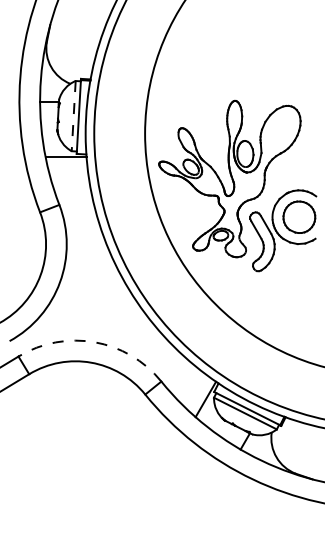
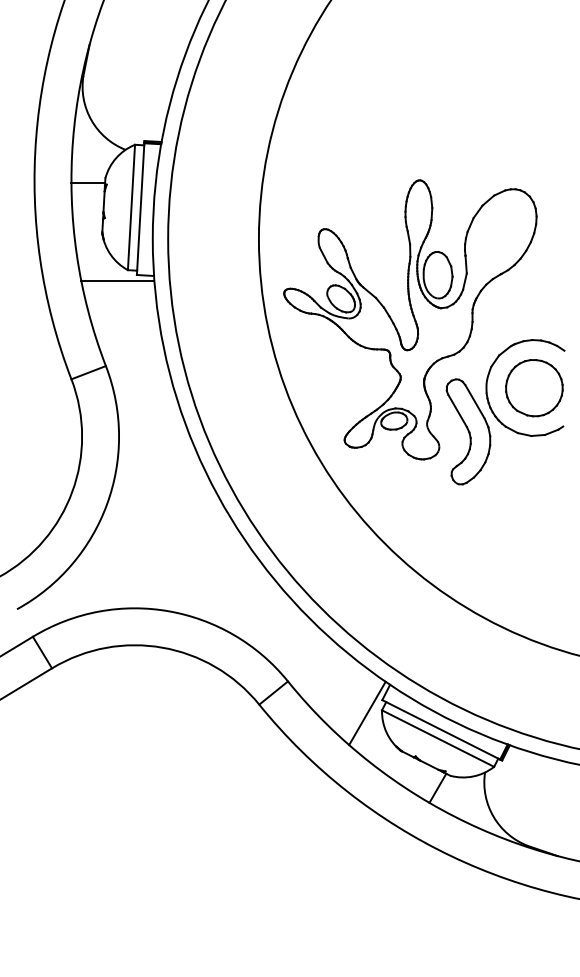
line: (73, 116) -> (131, 208), dashed -> solid
arc: (94, 342) -> (168, 611), dashed -> solid

